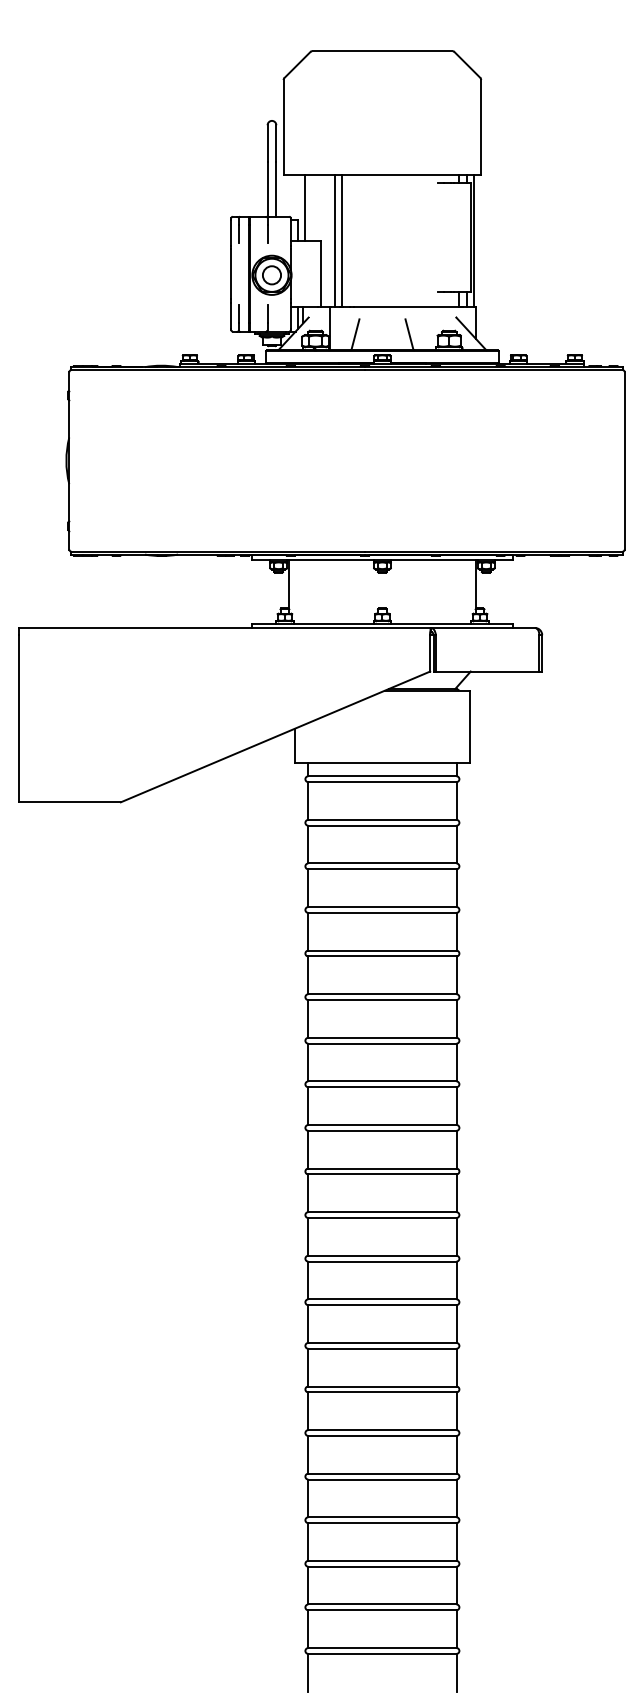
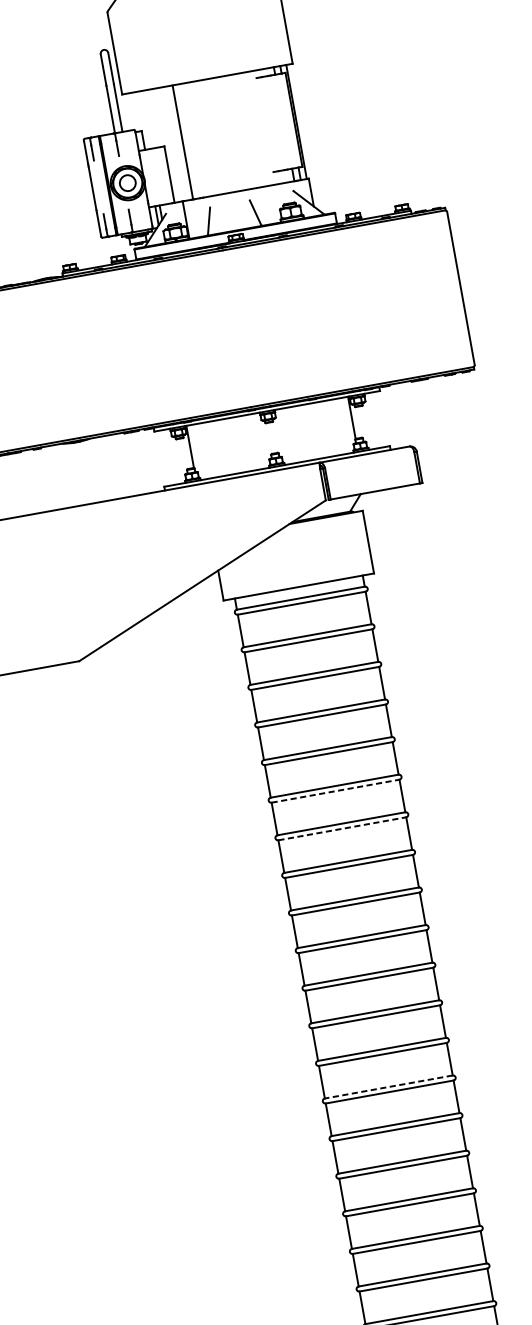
line: (305, 207) -> (146, 119), removed
line: (335, 240) -> (177, 143), removed
line: (382, 1000) -> (335, 791), solid -> dashed
line: (382, 1043) -> (342, 828), solid -> dashed
line: (381, 1342) -> (387, 1086), solid -> dashed

